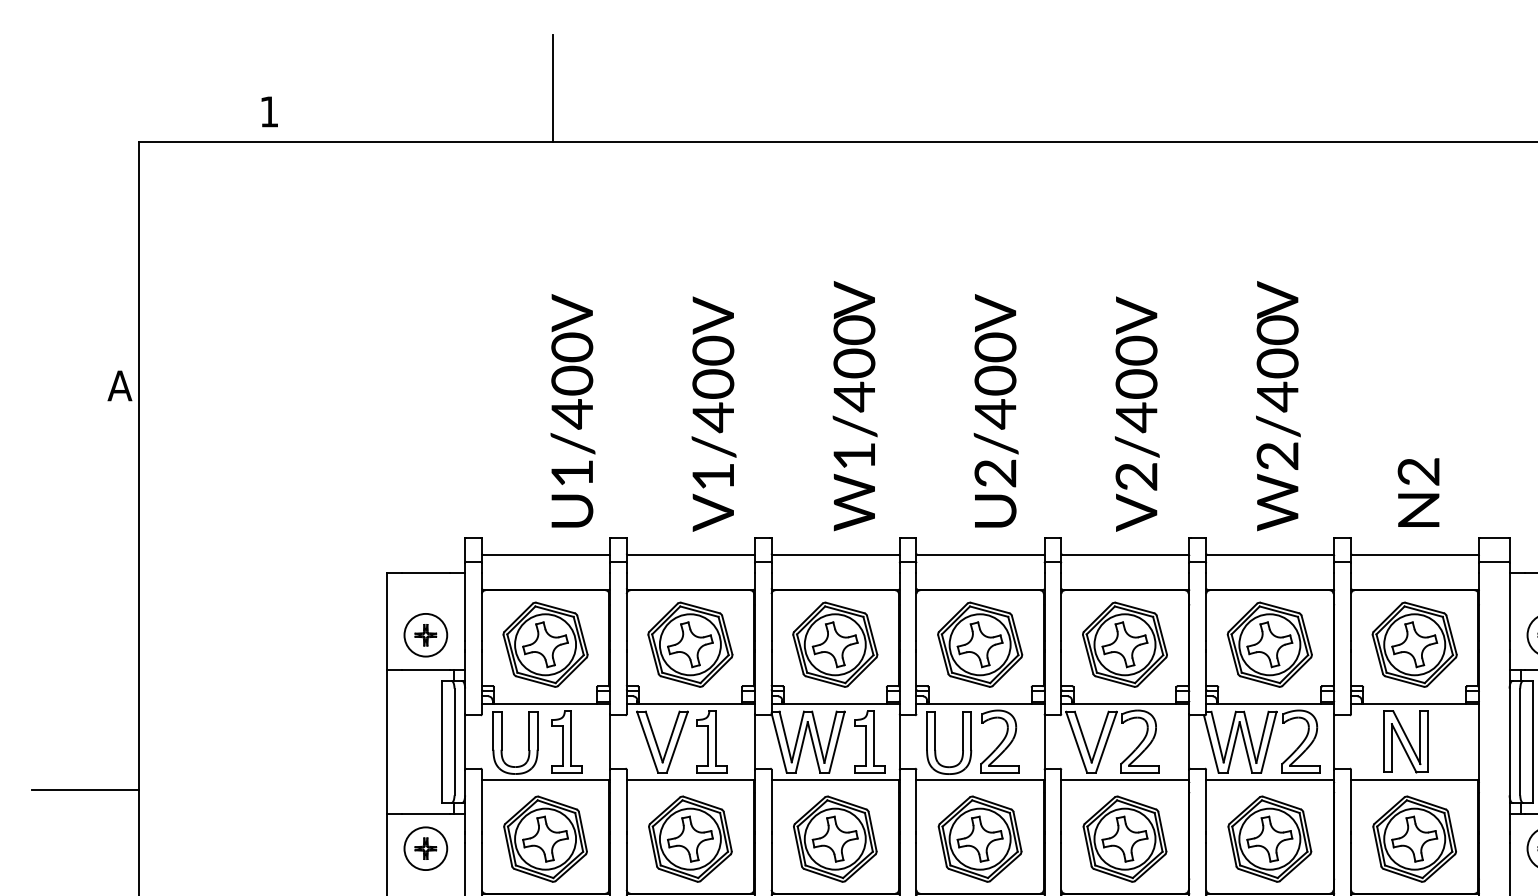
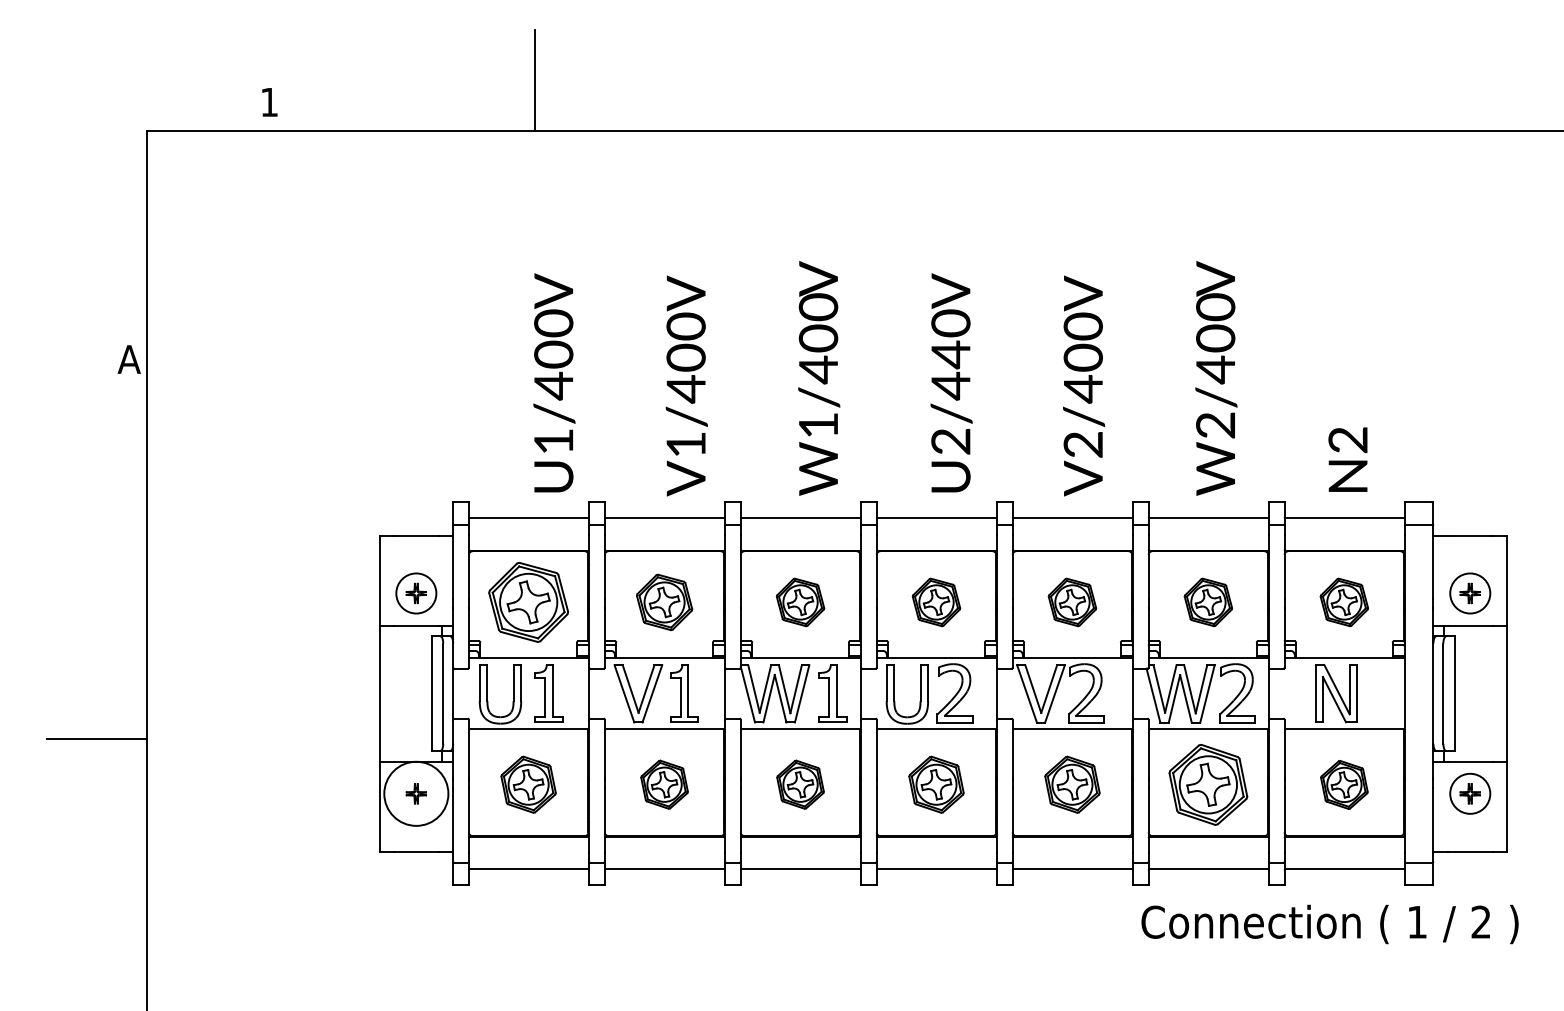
text: (995, 380) -> (950, 354), U2/400 -> U2/440
part: (690, 644) -> (664, 602), size x0.7
part: (835, 644) -> (800, 602), size x0.6
part: (980, 644) -> (936, 602), size x0.6
part: (1125, 644) -> (1072, 602), size x0.6
part: (1269, 644) -> (1208, 602), size x0.6
part: (1414, 644) -> (1344, 602), size x0.6
part: (545, 838) -> (528, 784), size x0.7
part: (690, 838) -> (664, 784), size x0.6
part: (835, 838) -> (800, 784), size x0.6
part: (980, 838) -> (936, 784), size x0.7
part: (1125, 838) -> (1072, 784), size x0.7
part: (1414, 838) -> (1344, 784), size x0.6
circle: (426, 848) -> (416, 793), size x1.6

